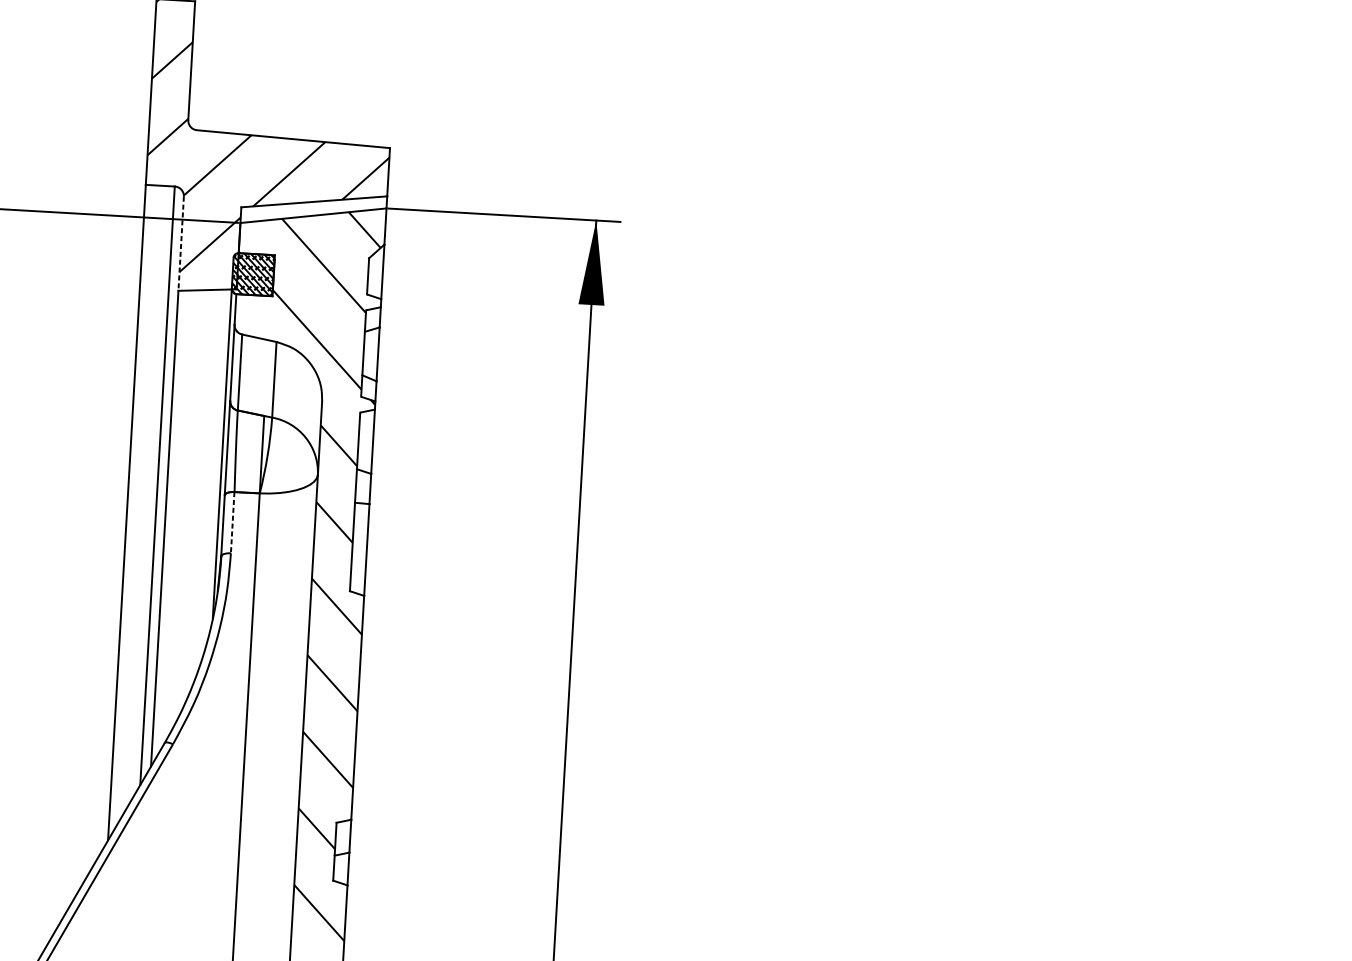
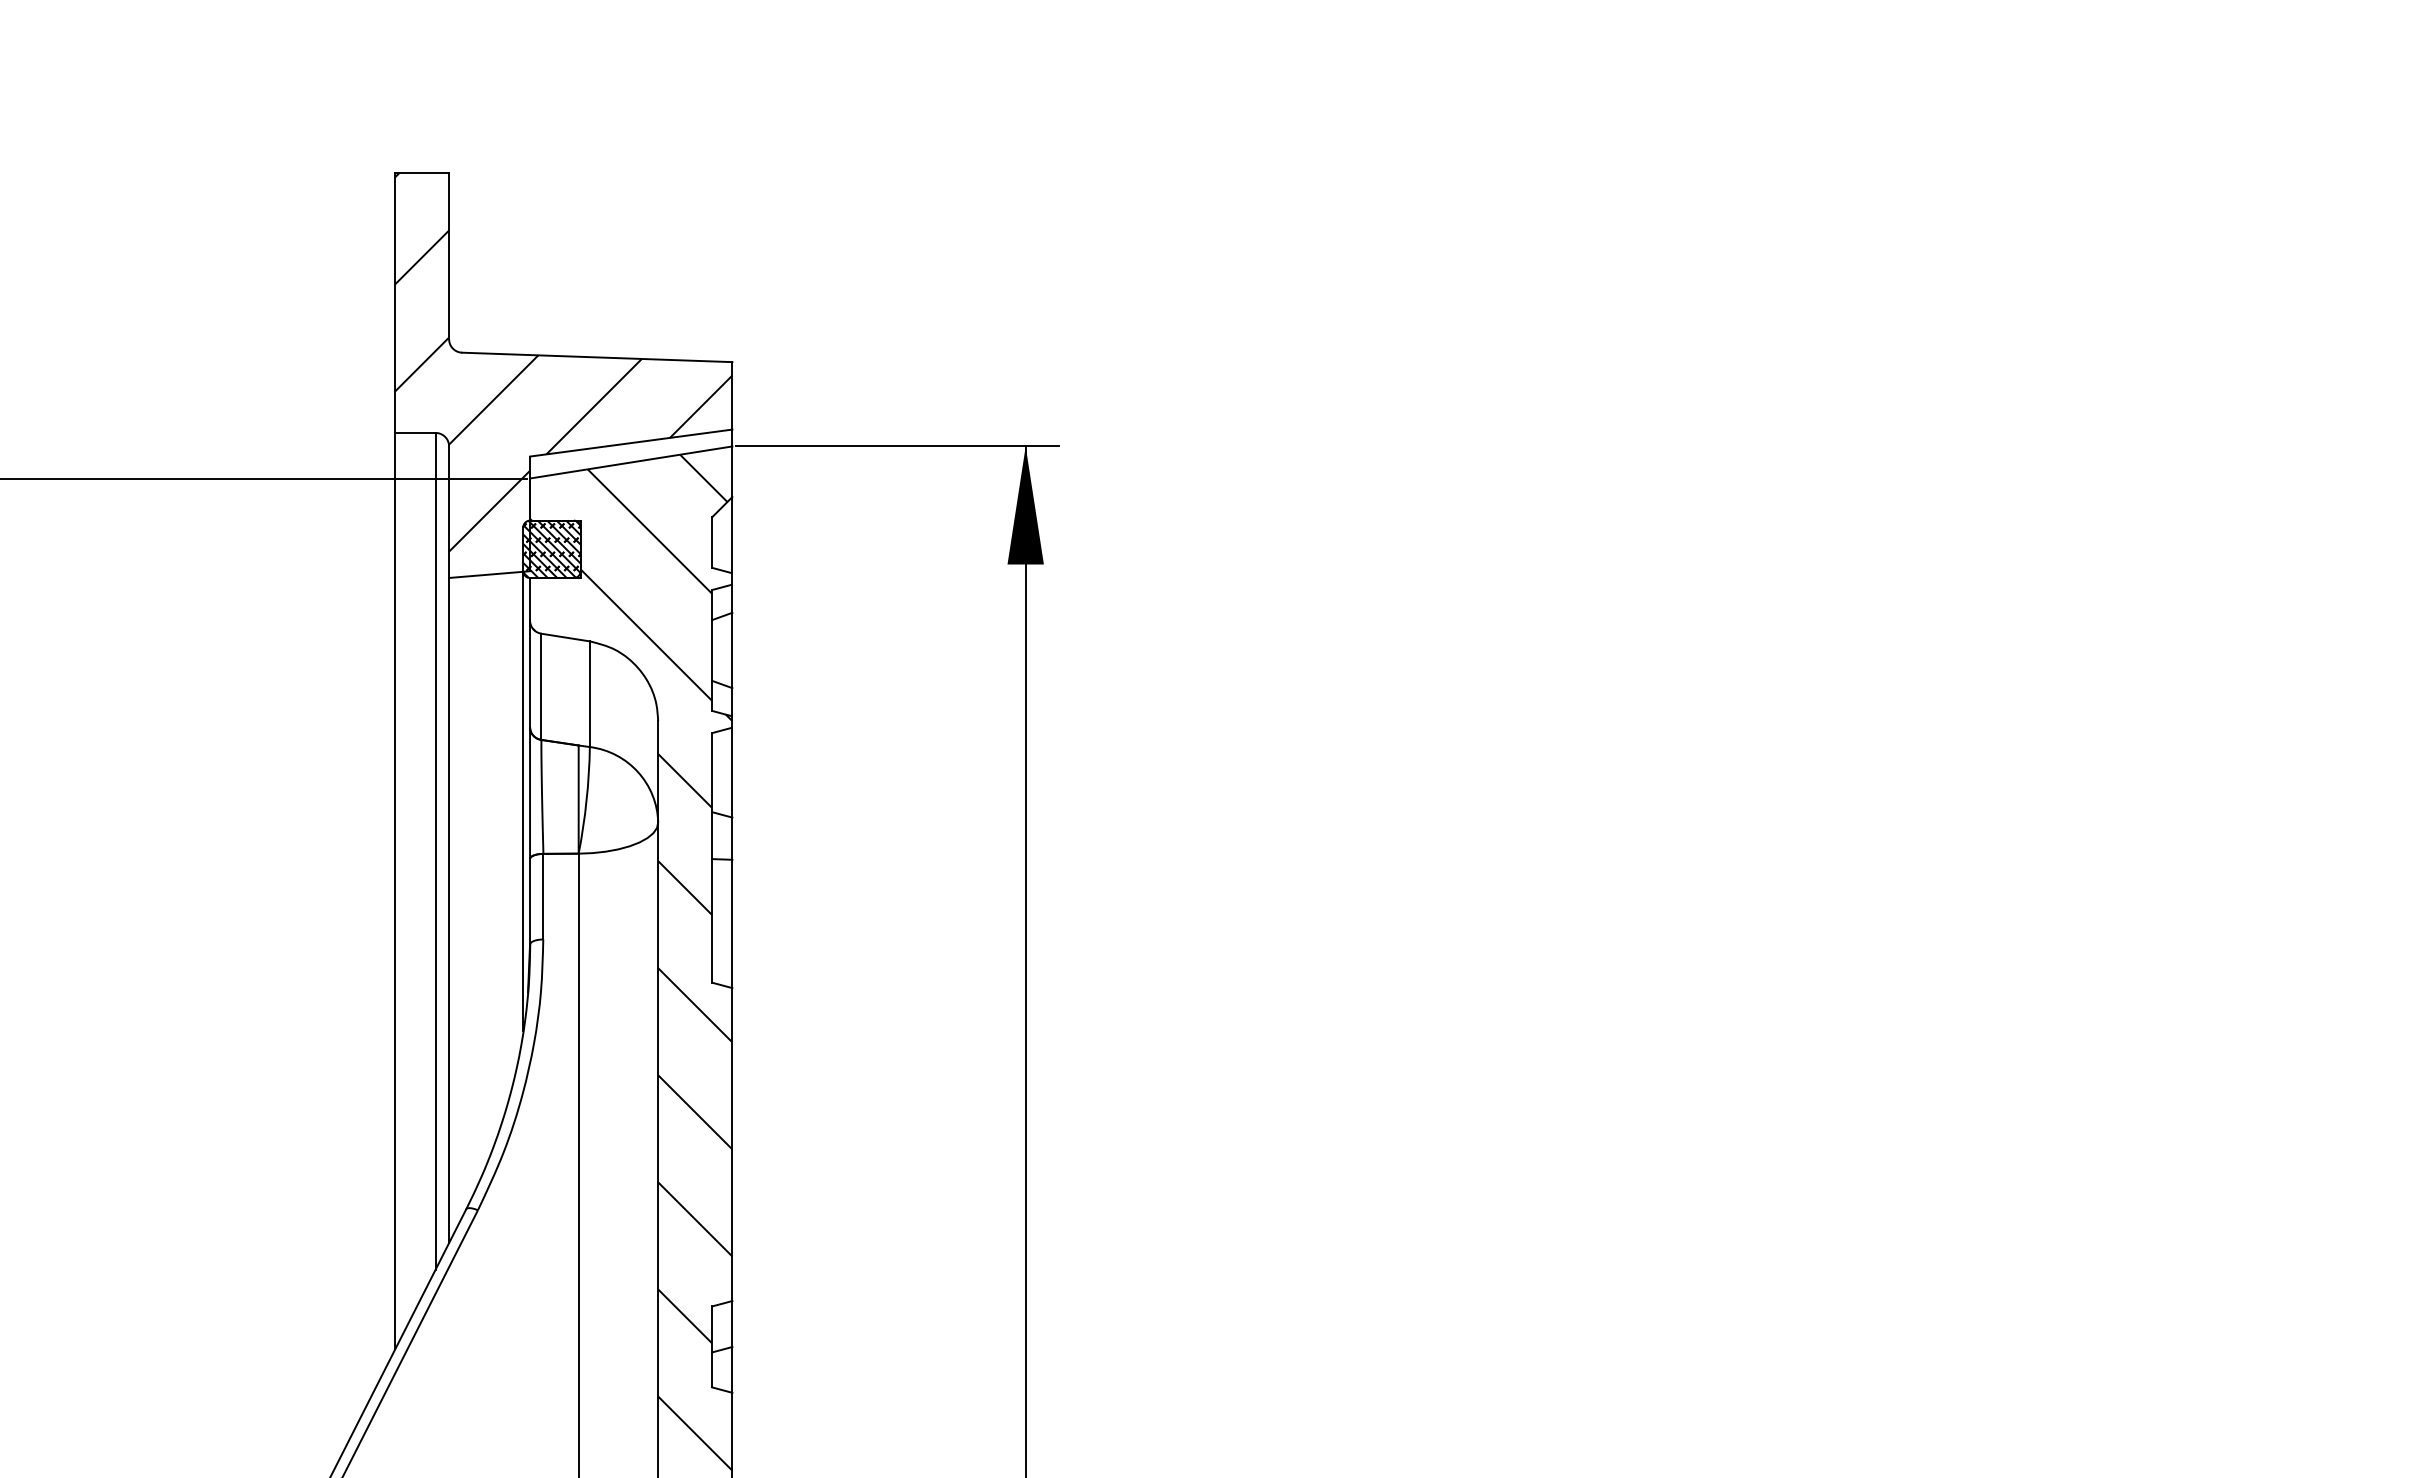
line: (181, 244) -> (449, 512), dashed -> solid
line: (232, 522) -> (543, 896), dashed -> solid

